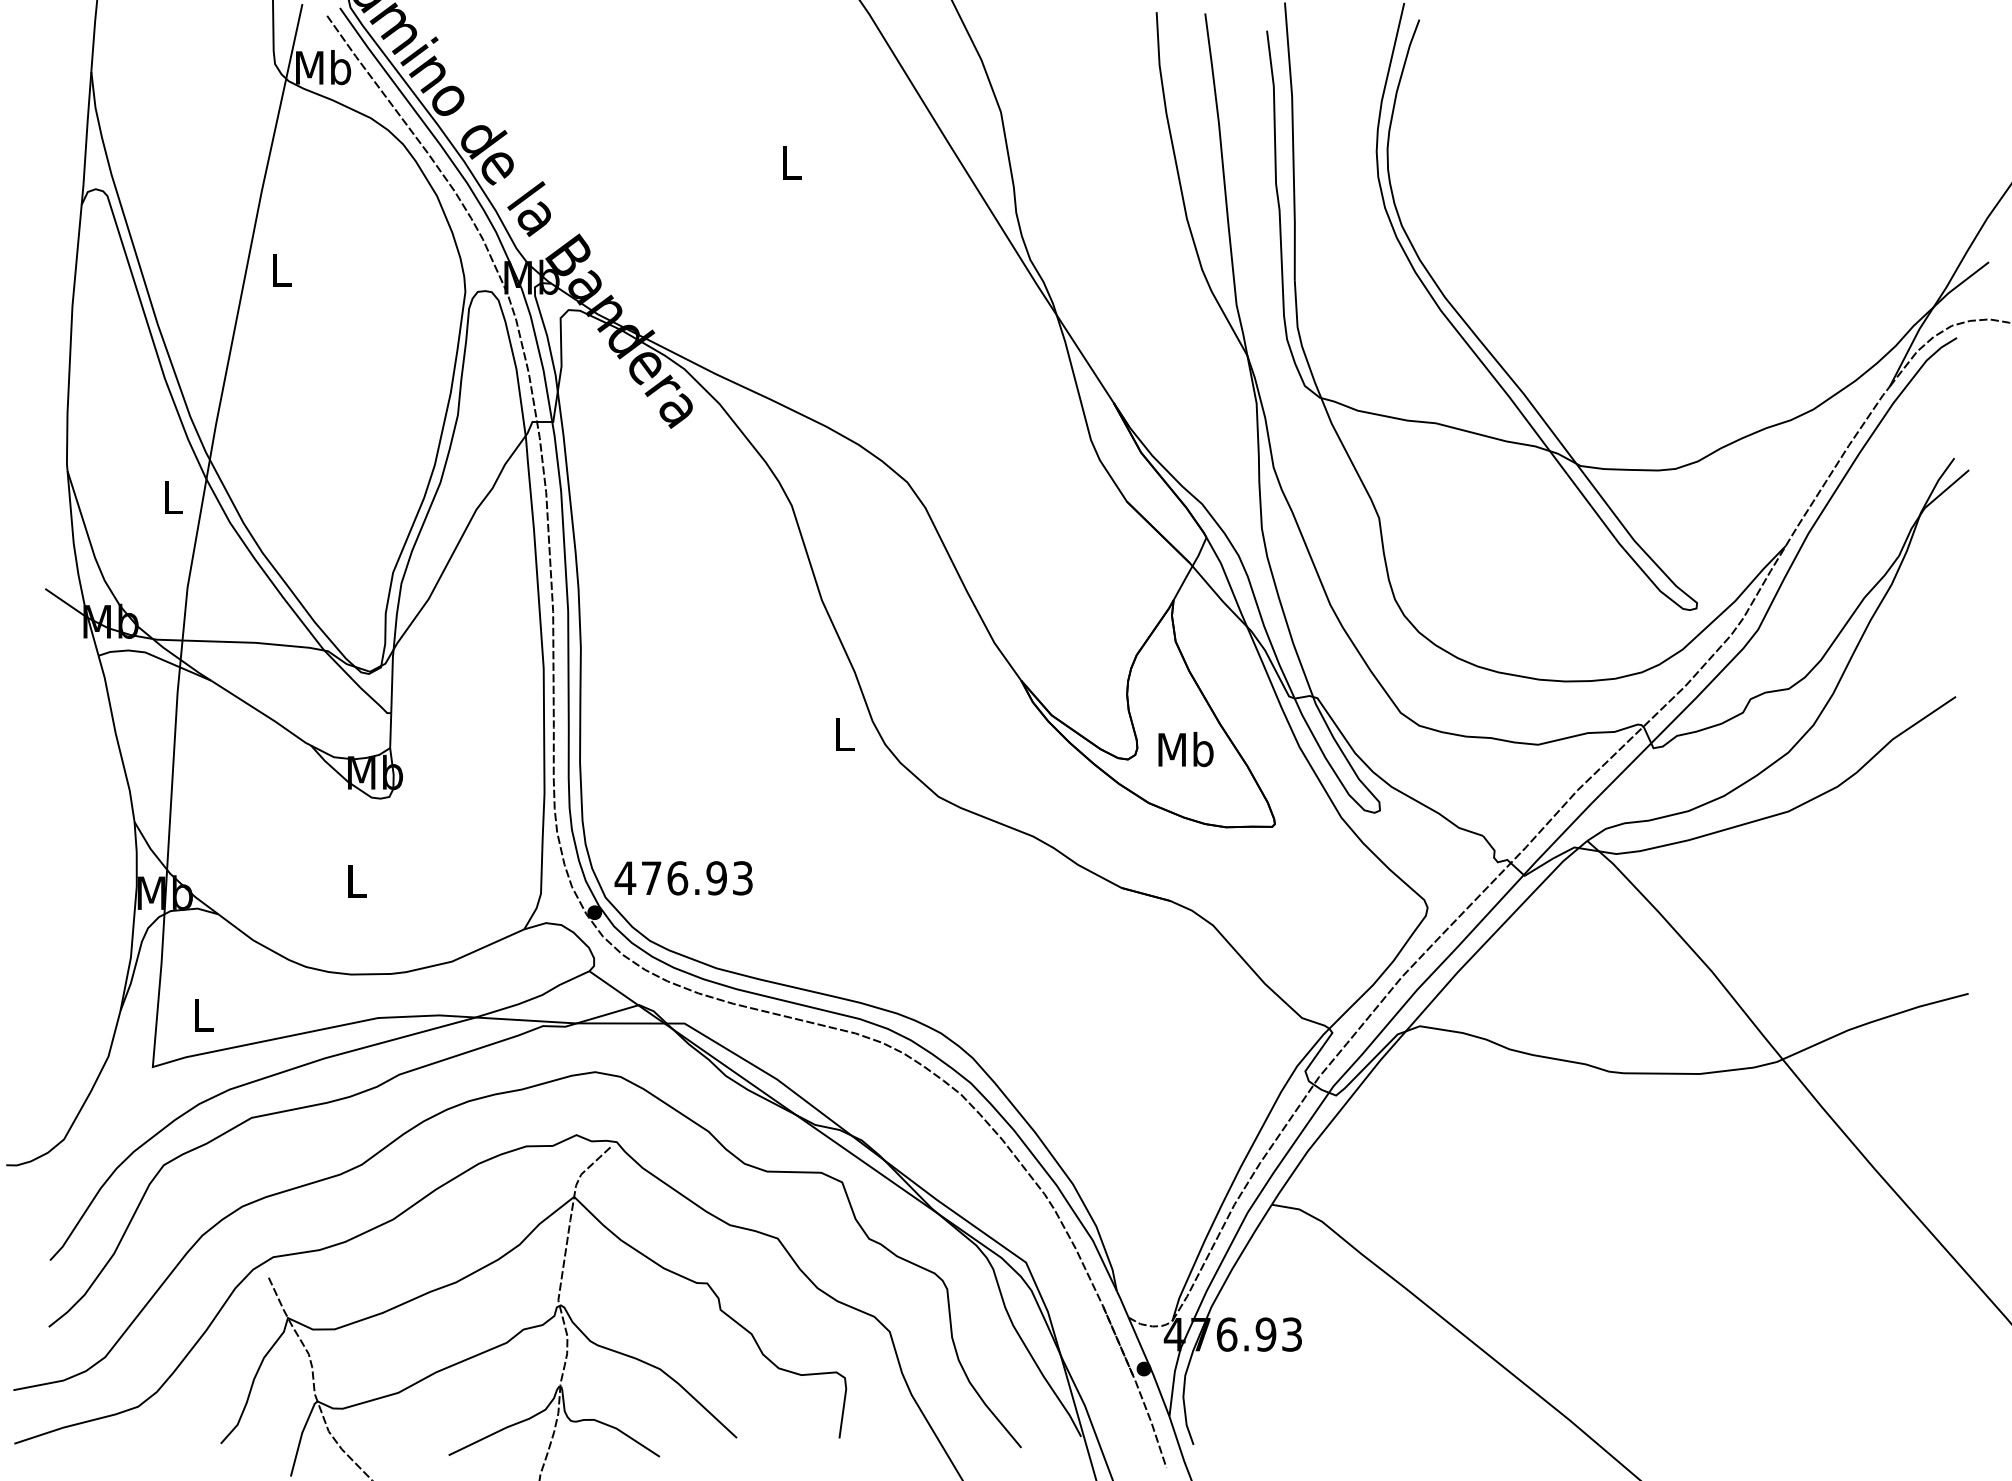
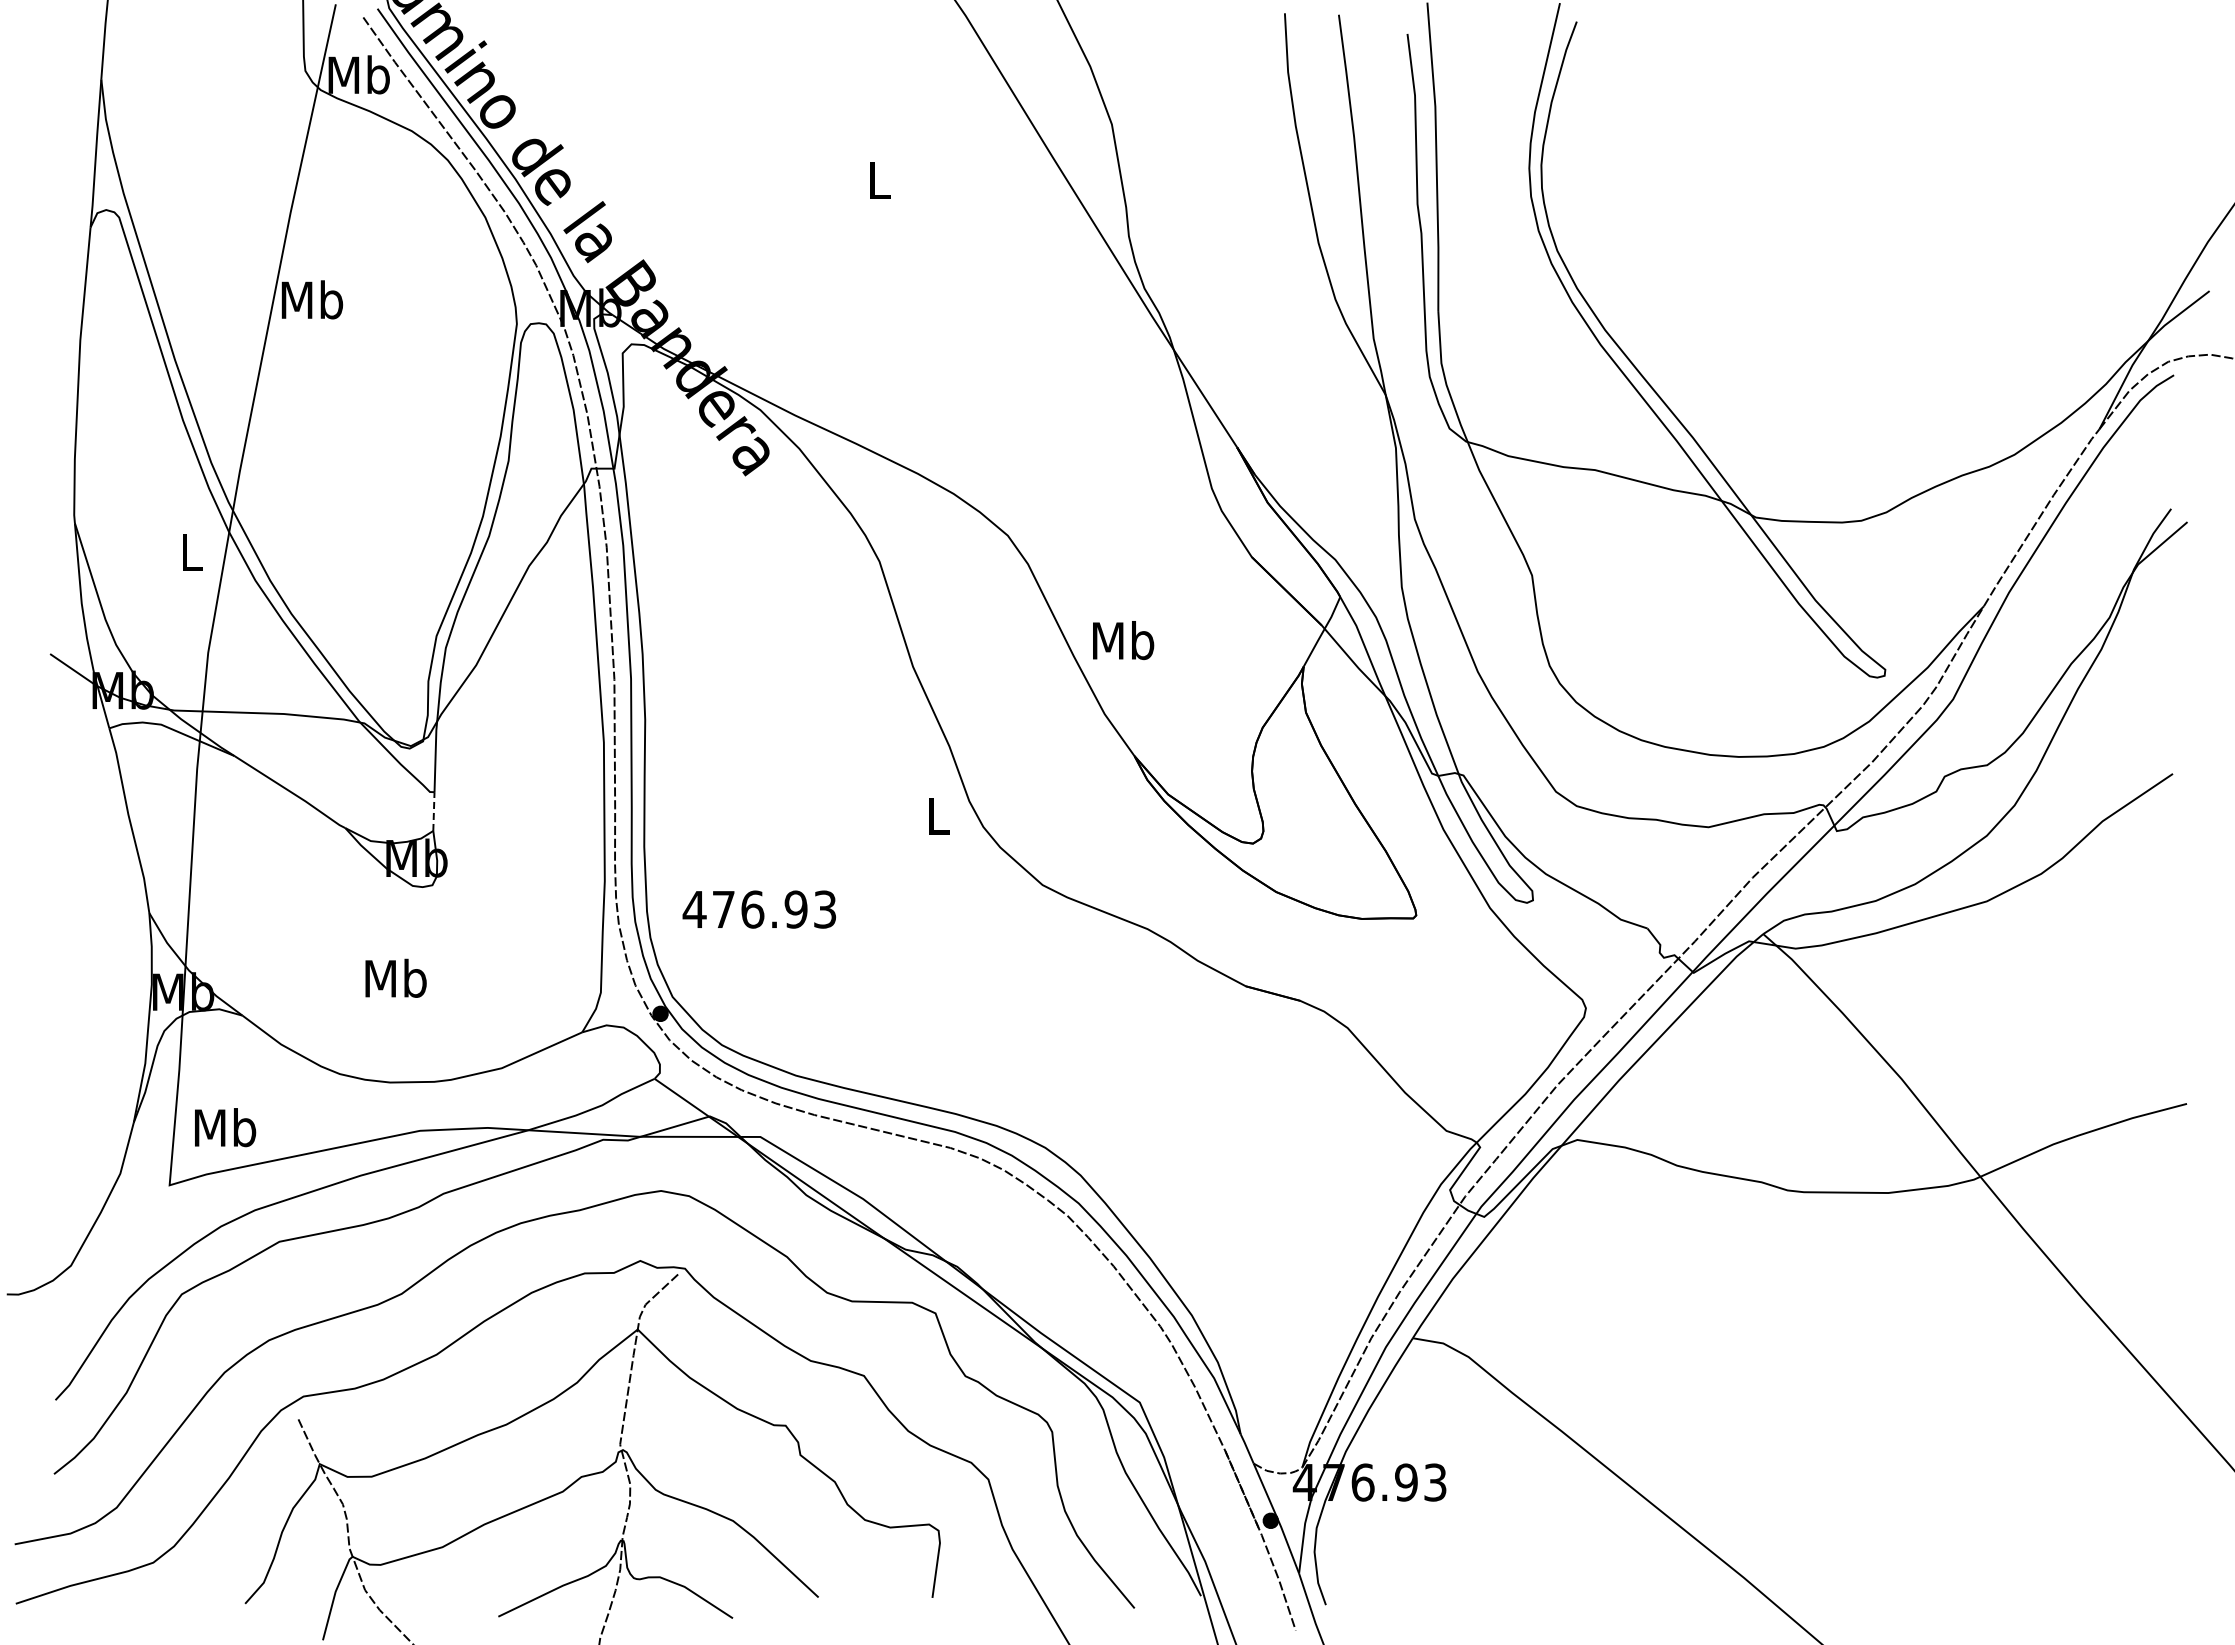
text: (281, 269) -> (312, 299), L -> Mb
line: (390, 730) -> (433, 811), solid -> dashed
text: (1186, 749) -> (1123, 640), moved
text: (682, 878) -> (758, 909), moved
text: (356, 880) -> (395, 977), L -> Mb
text: (203, 1015) -> (225, 1127), L -> Mb

